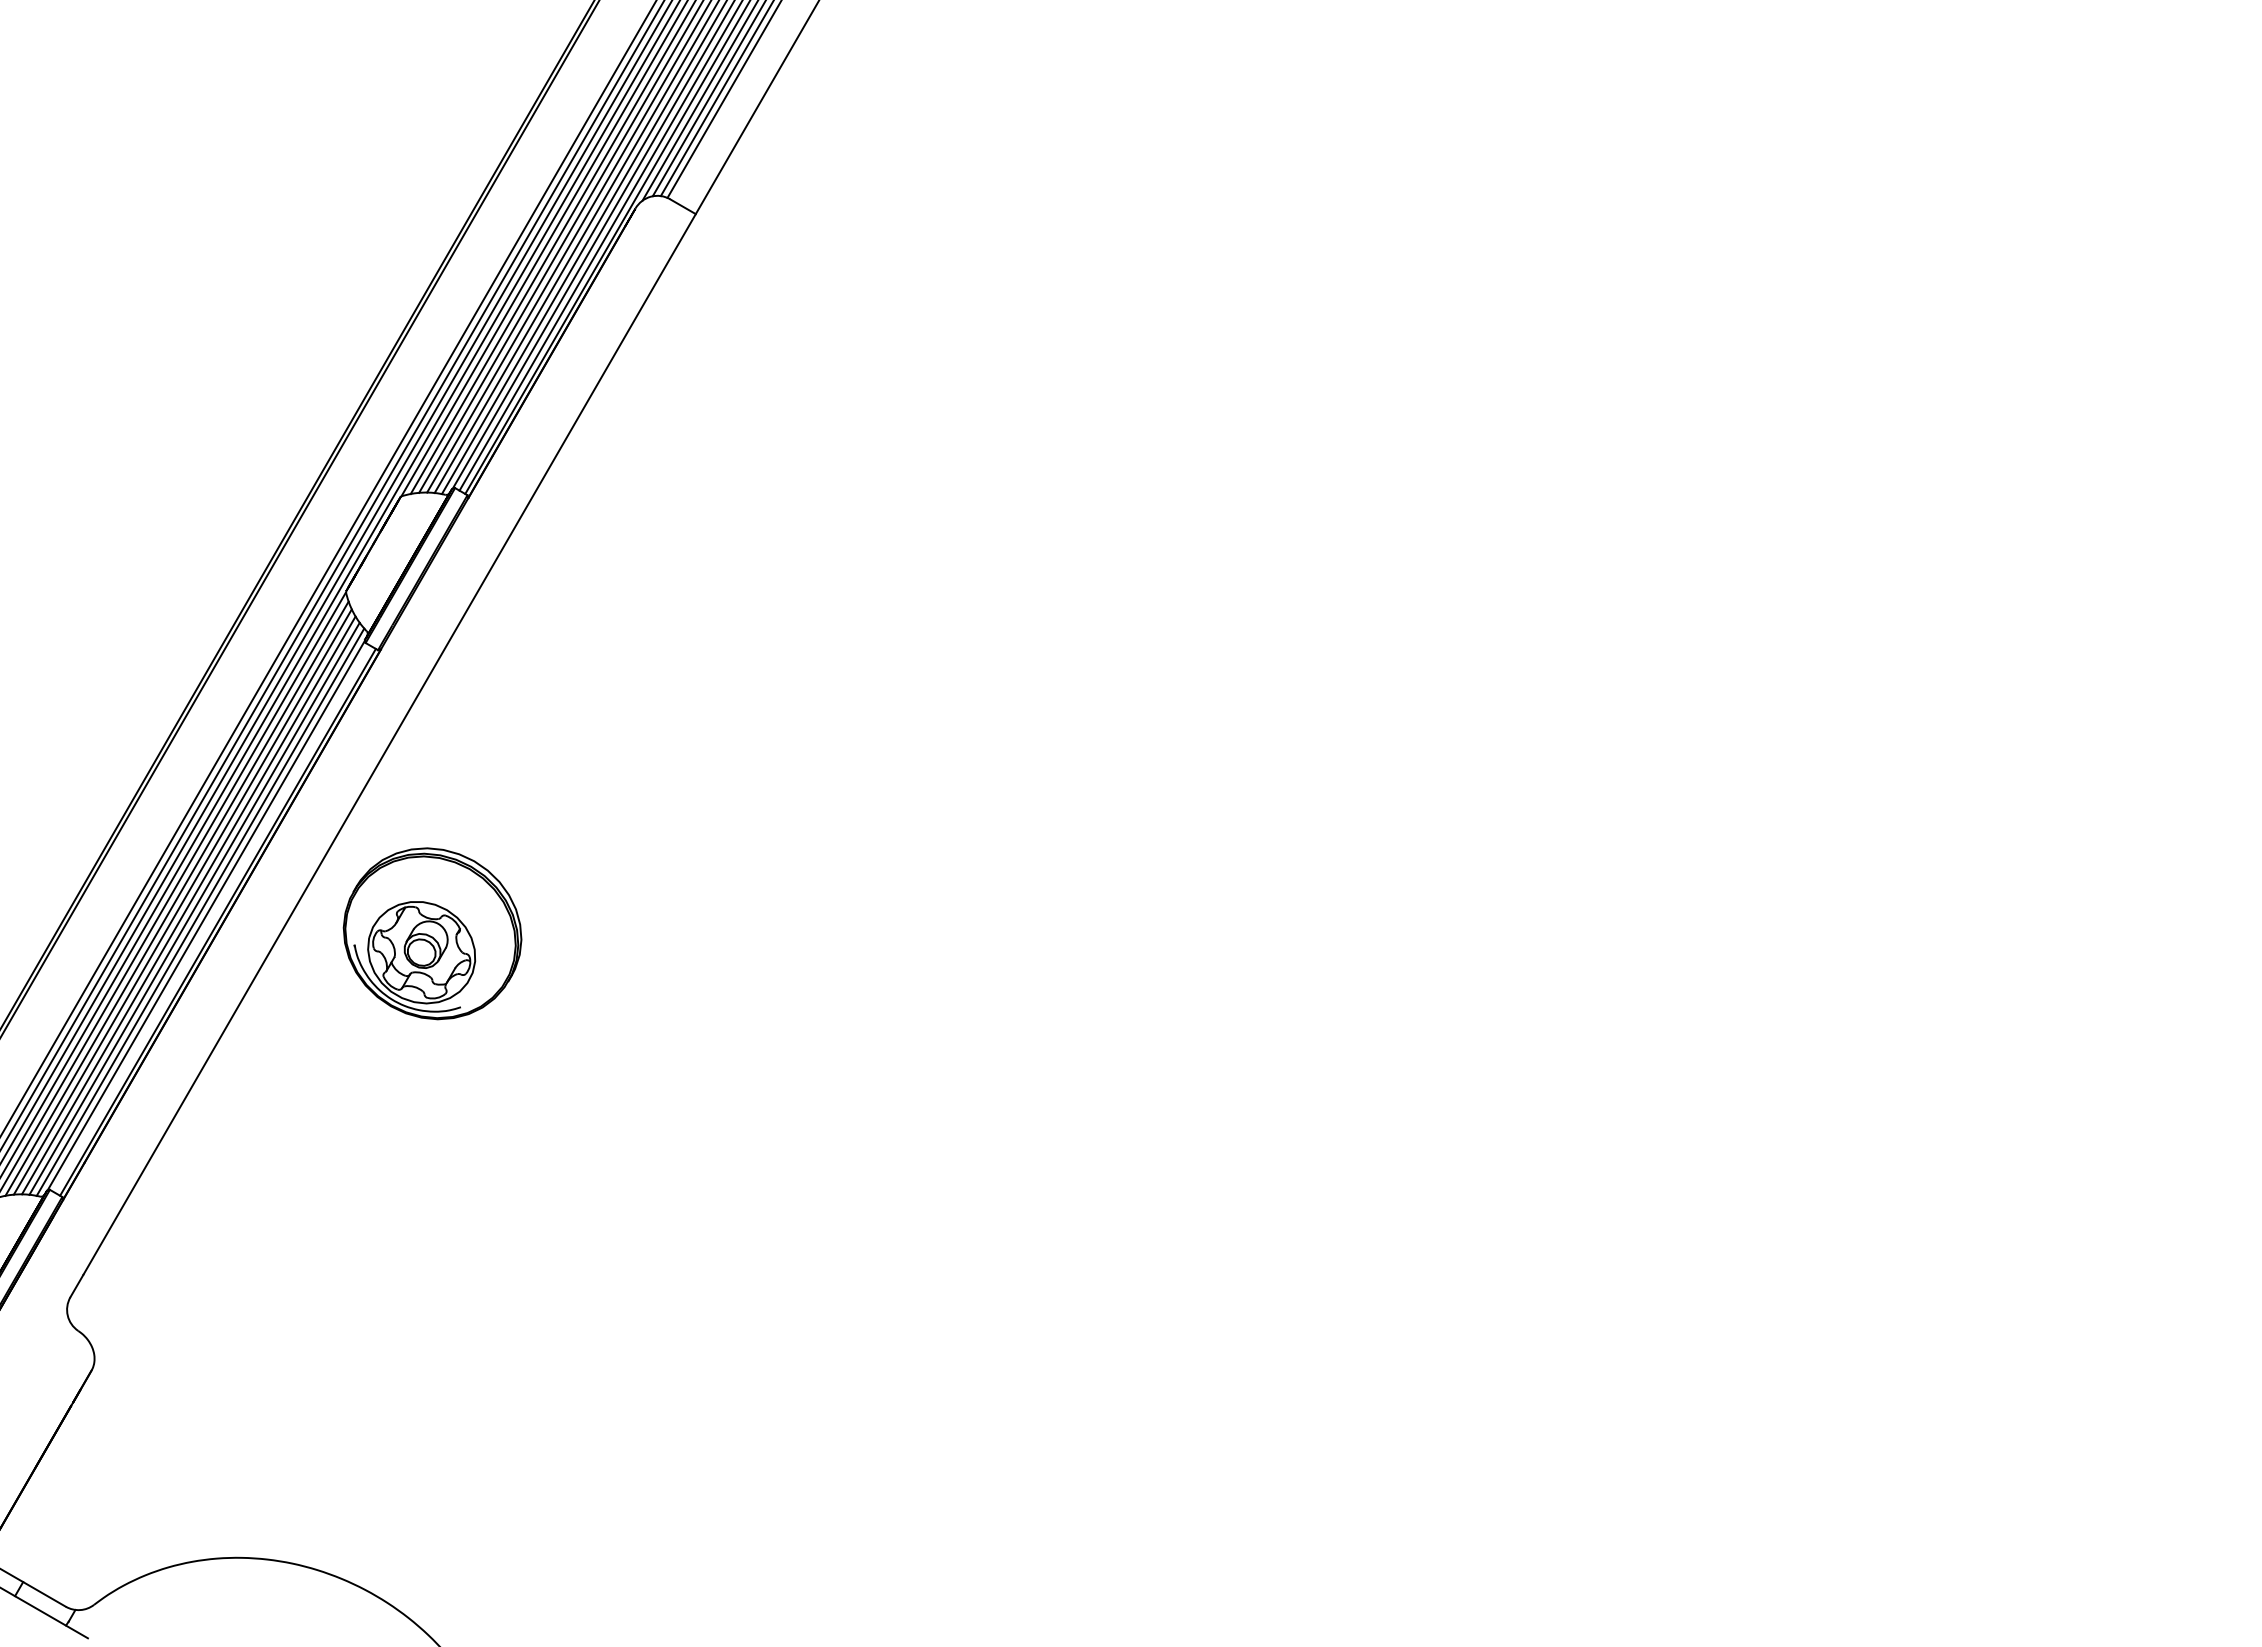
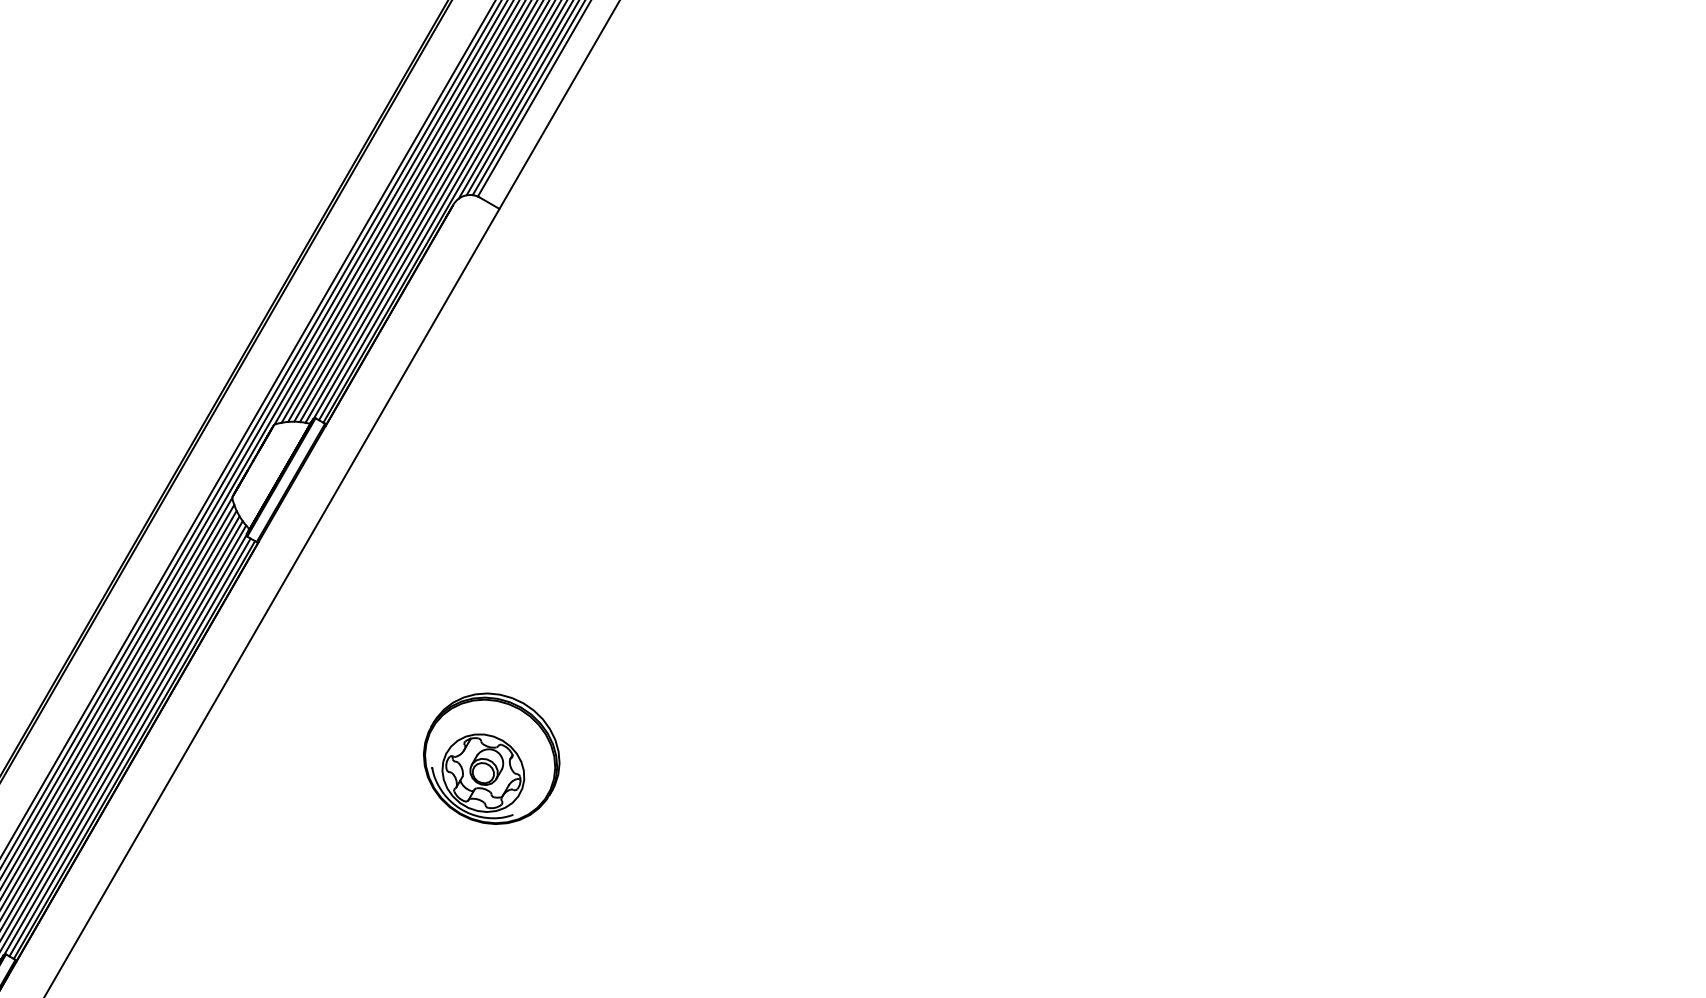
line: (212, 918) -> (130, 747), added
part: (432, 933) -> (491, 758), moved

